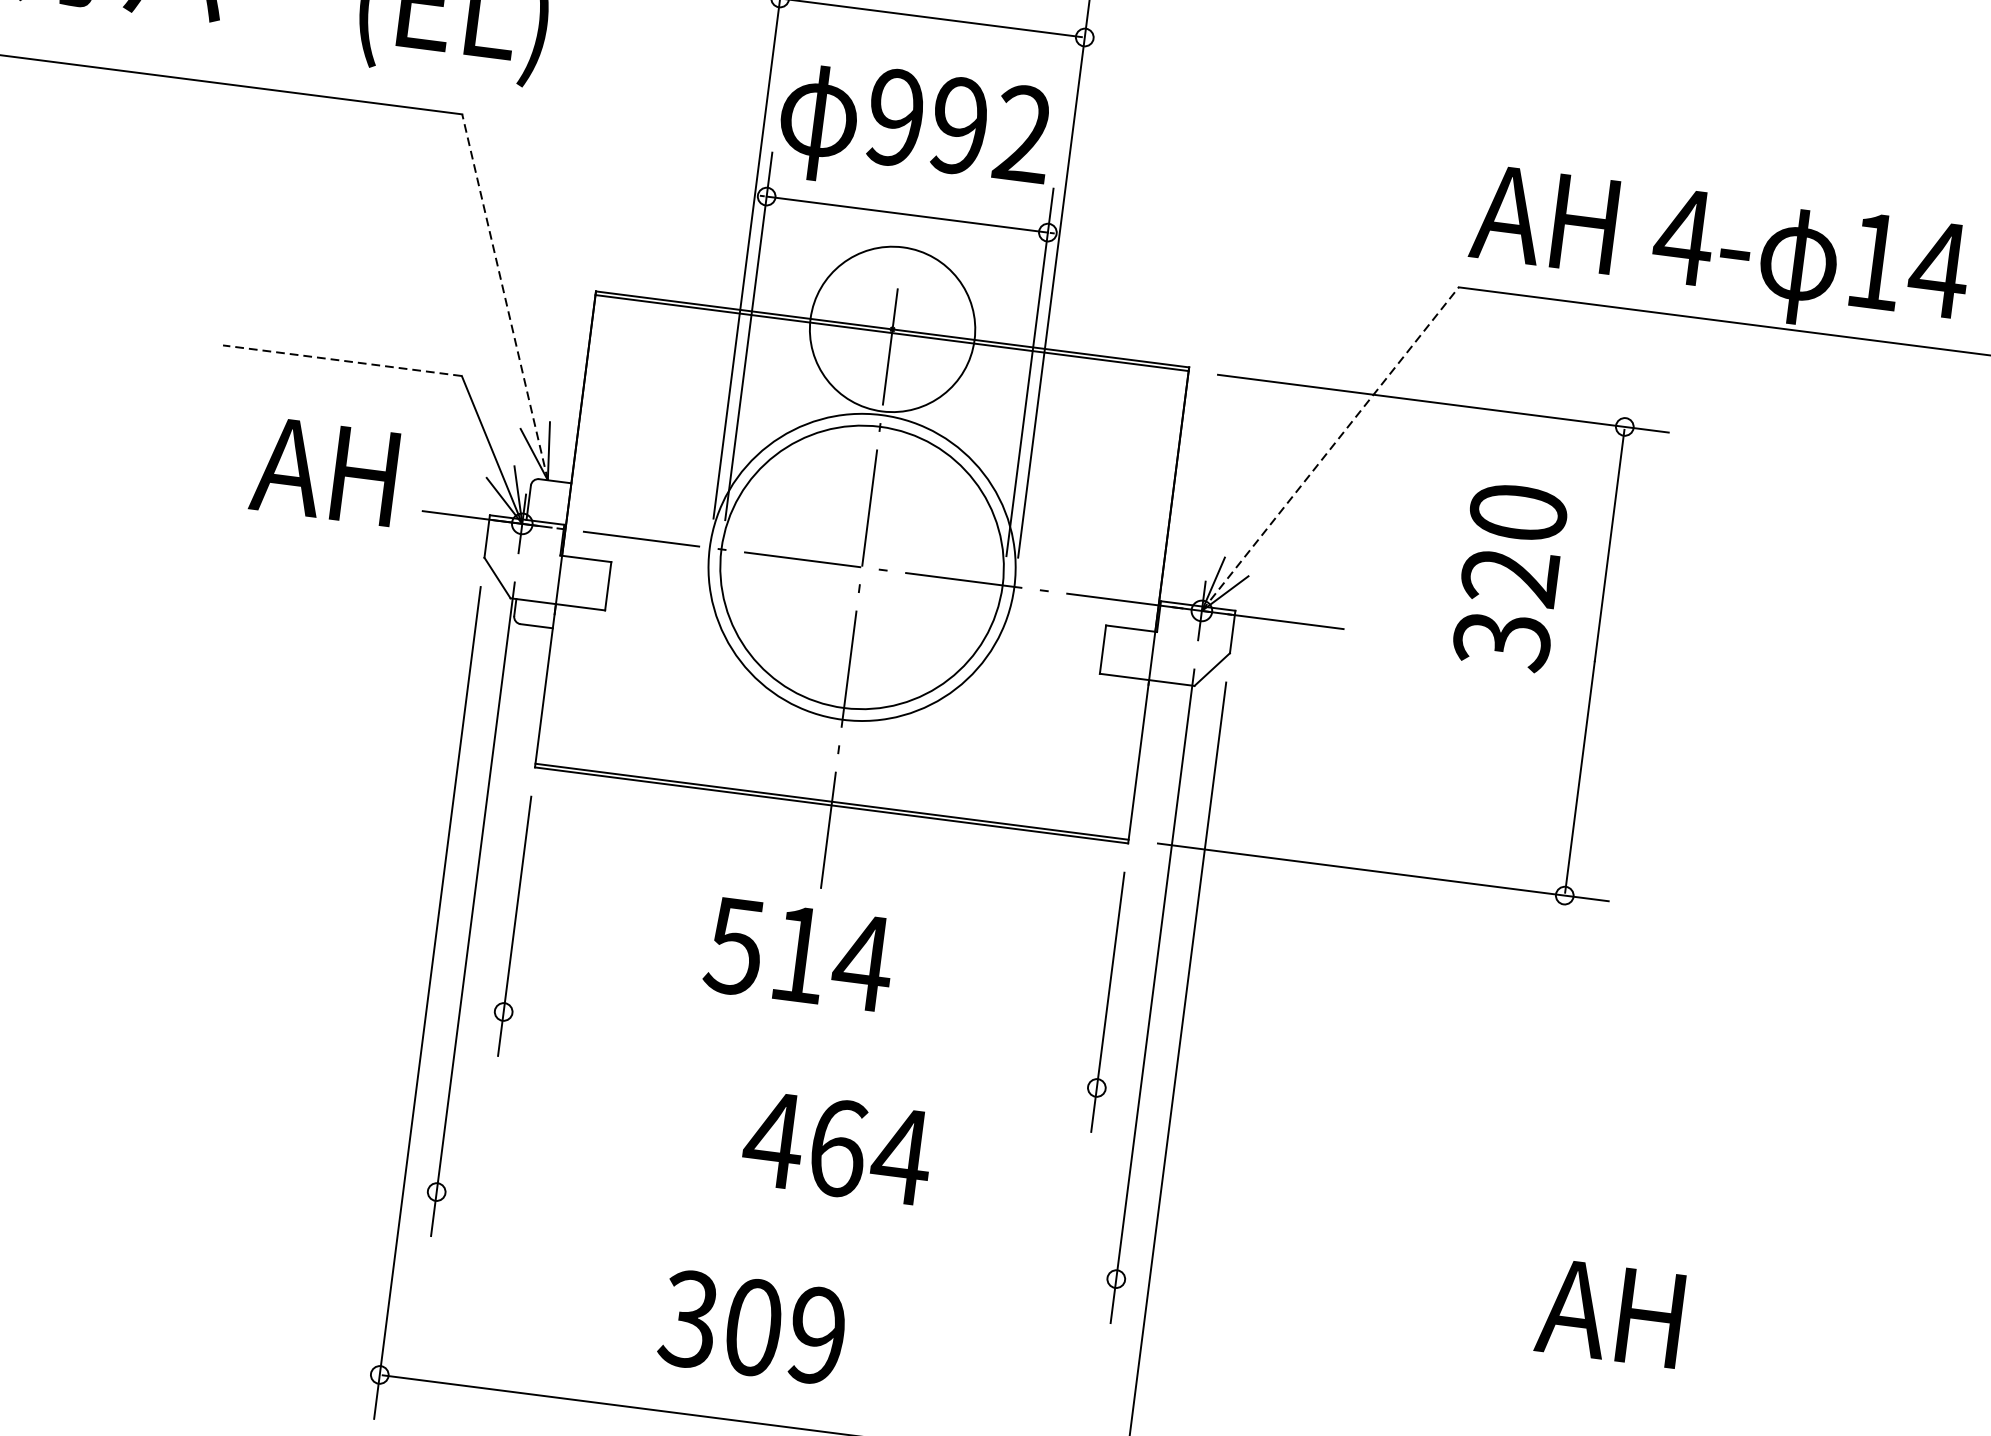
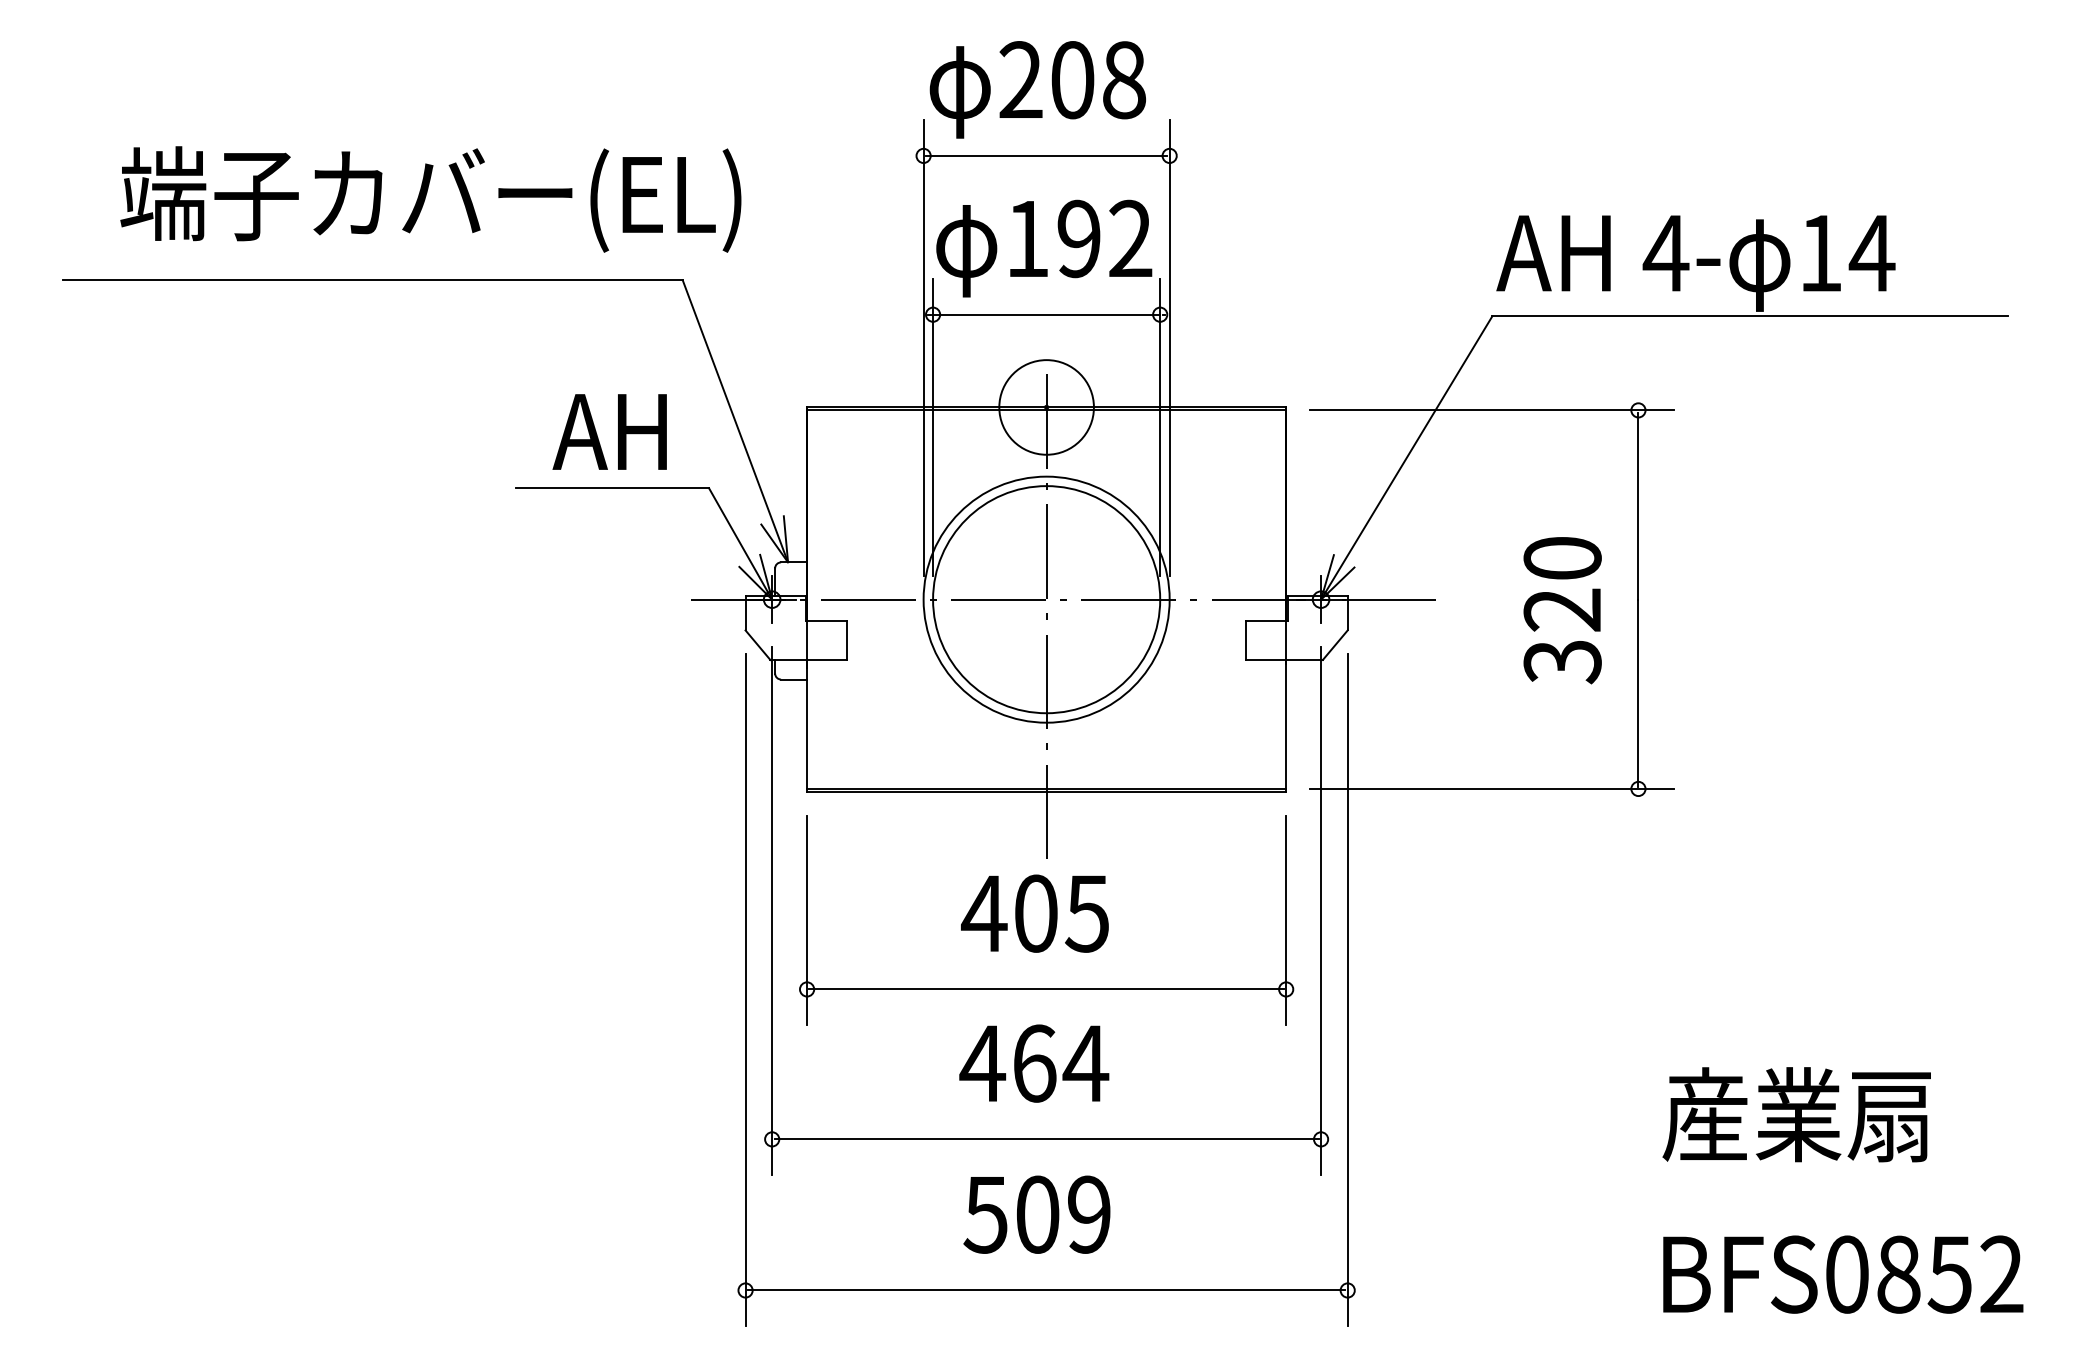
text: (895, 117) -> (1027, 238), 992 -> 192
line: (505, 297) -> (735, 421), dashed -> solid
circle: (892, 329) -> (1046, 407), size x0.71
line: (342, 360) -> (612, 488), dashed -> solid
line: (1330, 449) -> (1406, 458), dashed -> solid
text: (324, 470) -> (609, 431), moved
text: (1510, 577) -> (1562, 610), moved
text: (798, 954) -> (1035, 913), 514 -> 405
line: (800, 1050) -> (1046, 989), added
text: (837, 1147) -> (1034, 1063), moved
line: (776, 1235) -> (1046, 1139), added
text: (688, 1318) -> (985, 1214), 309 -> 509
text: (1706, 1323) -> (1794, 1114), AH -> 産業扇

